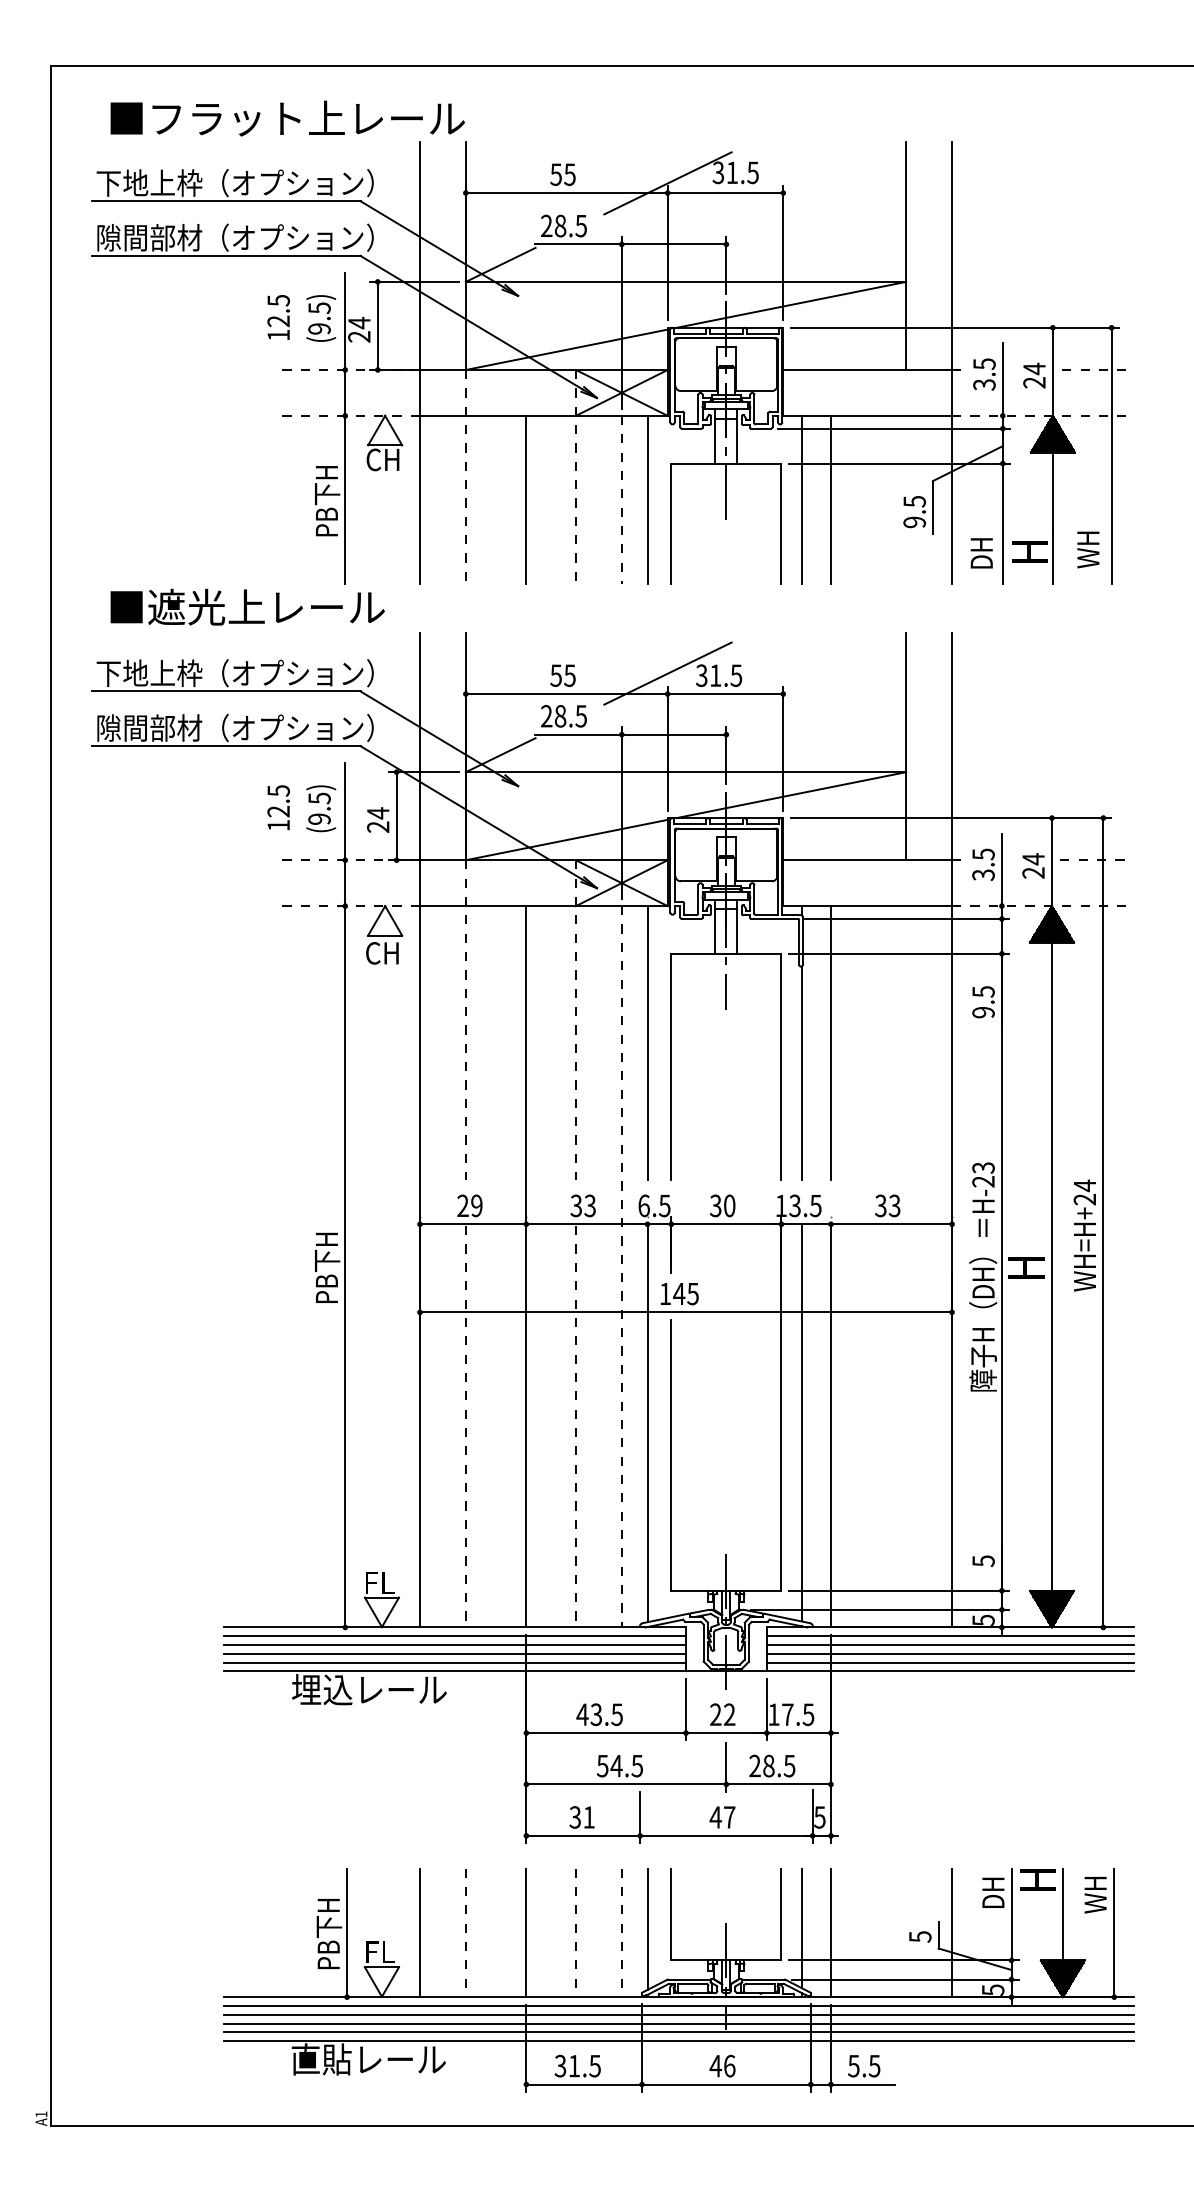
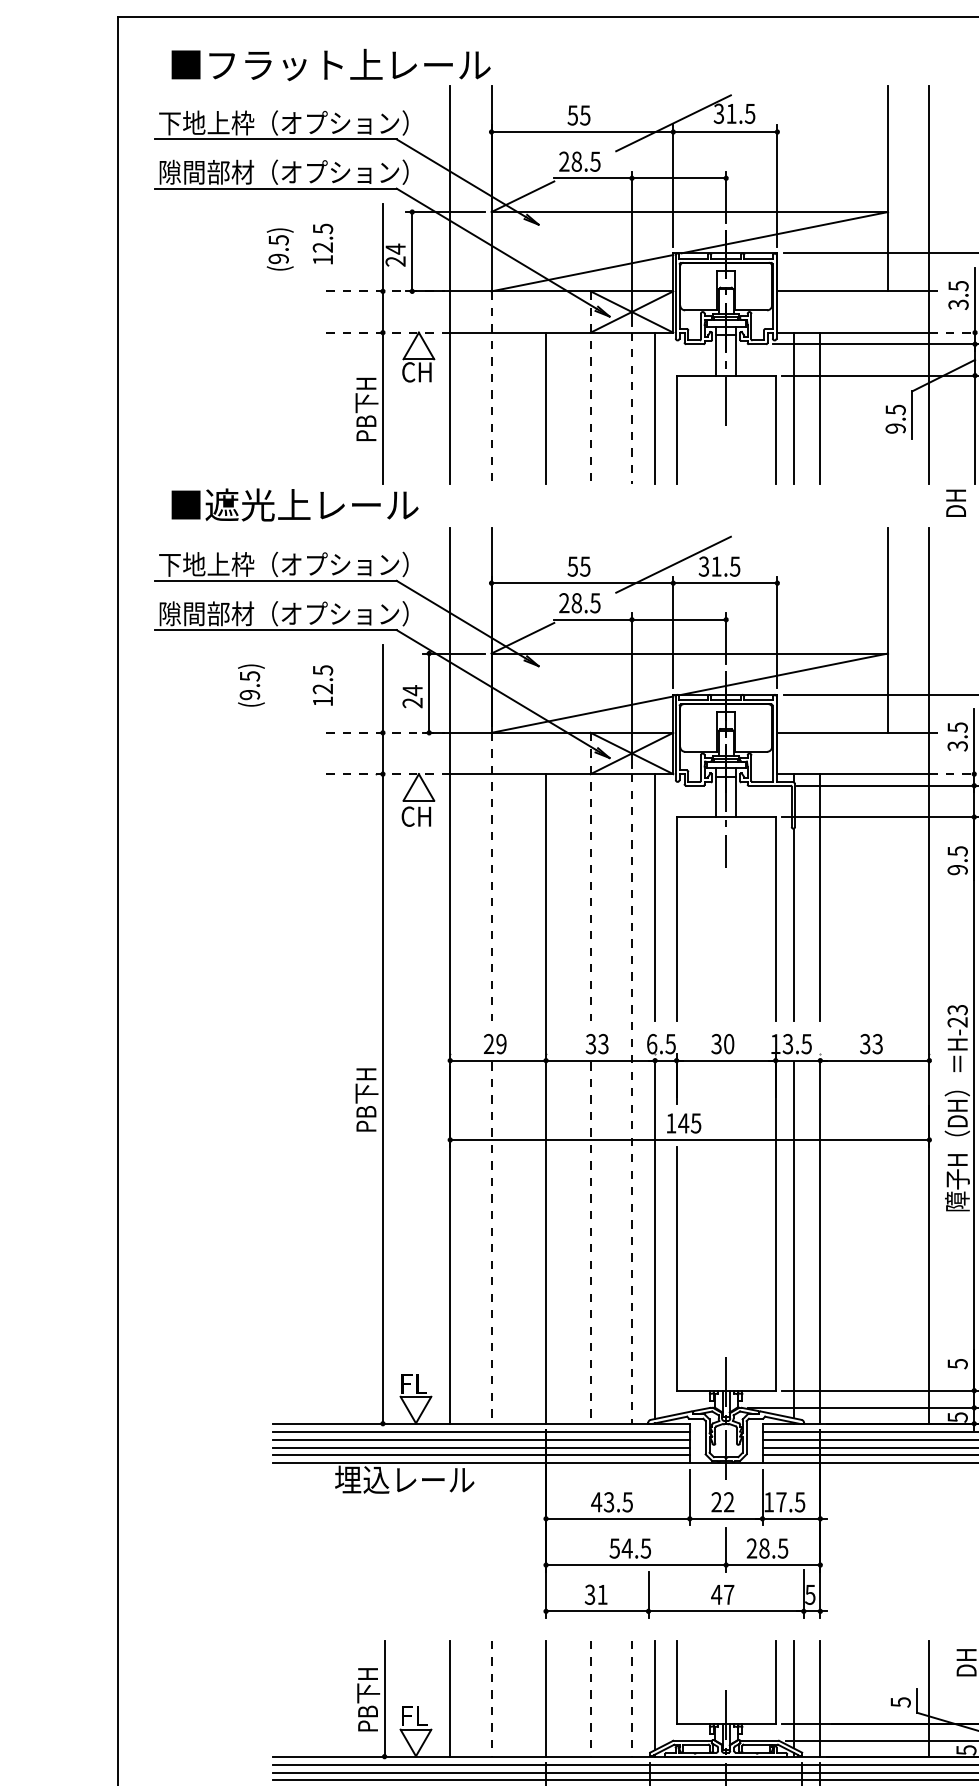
text: (321, 318) -> (280, 249), moved
text: (981, 553) -> (955, 503), moved
text: (321, 808) -> (251, 685), moved

